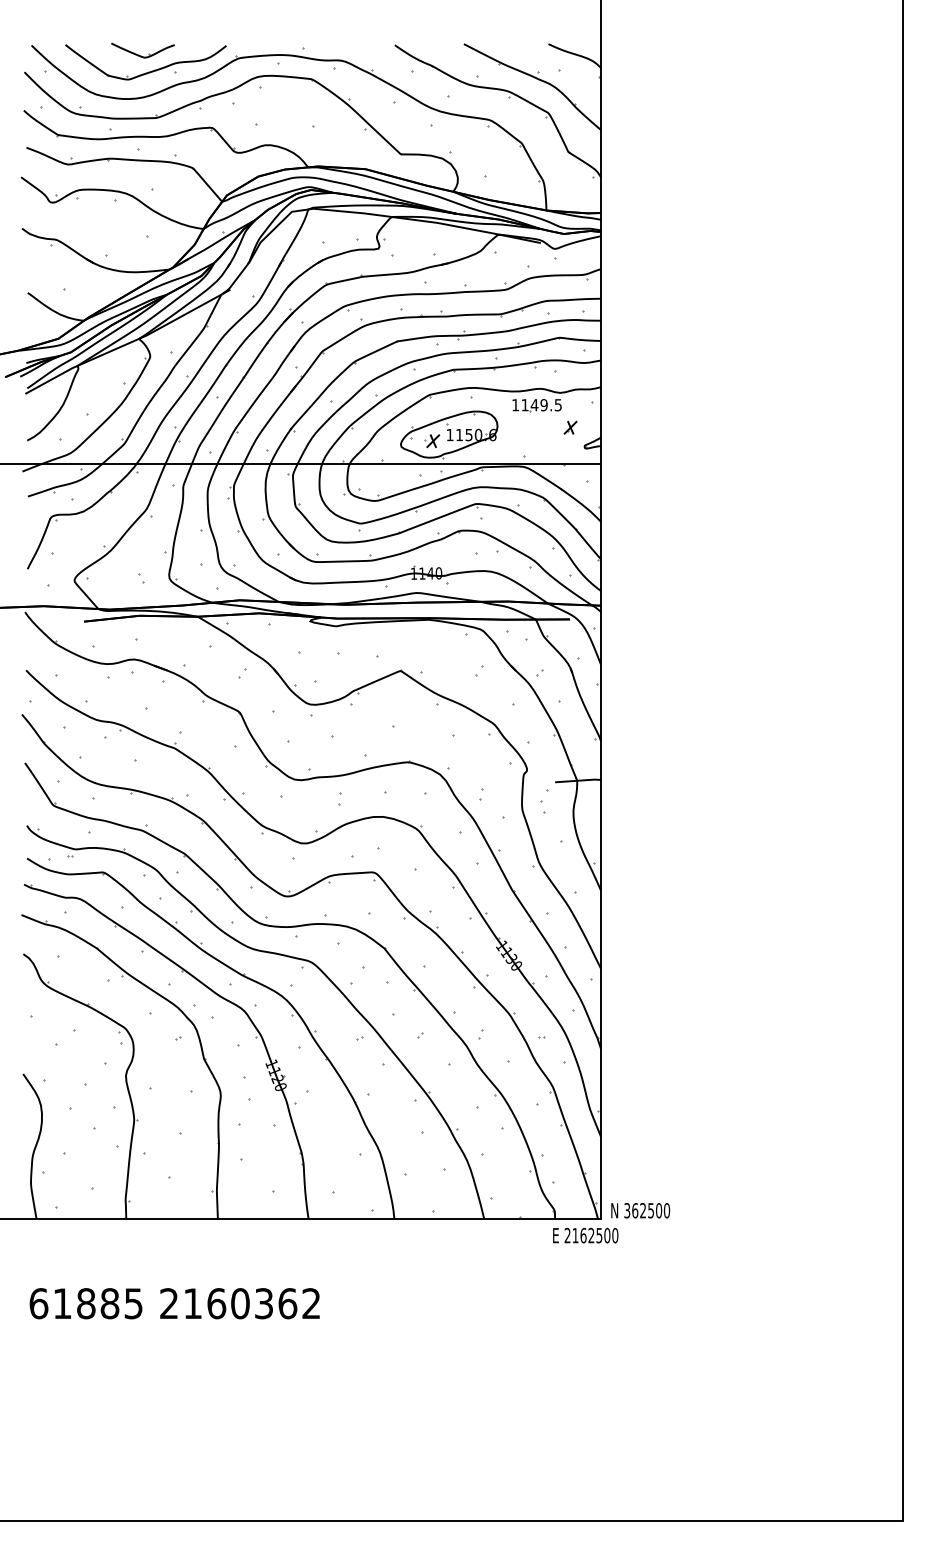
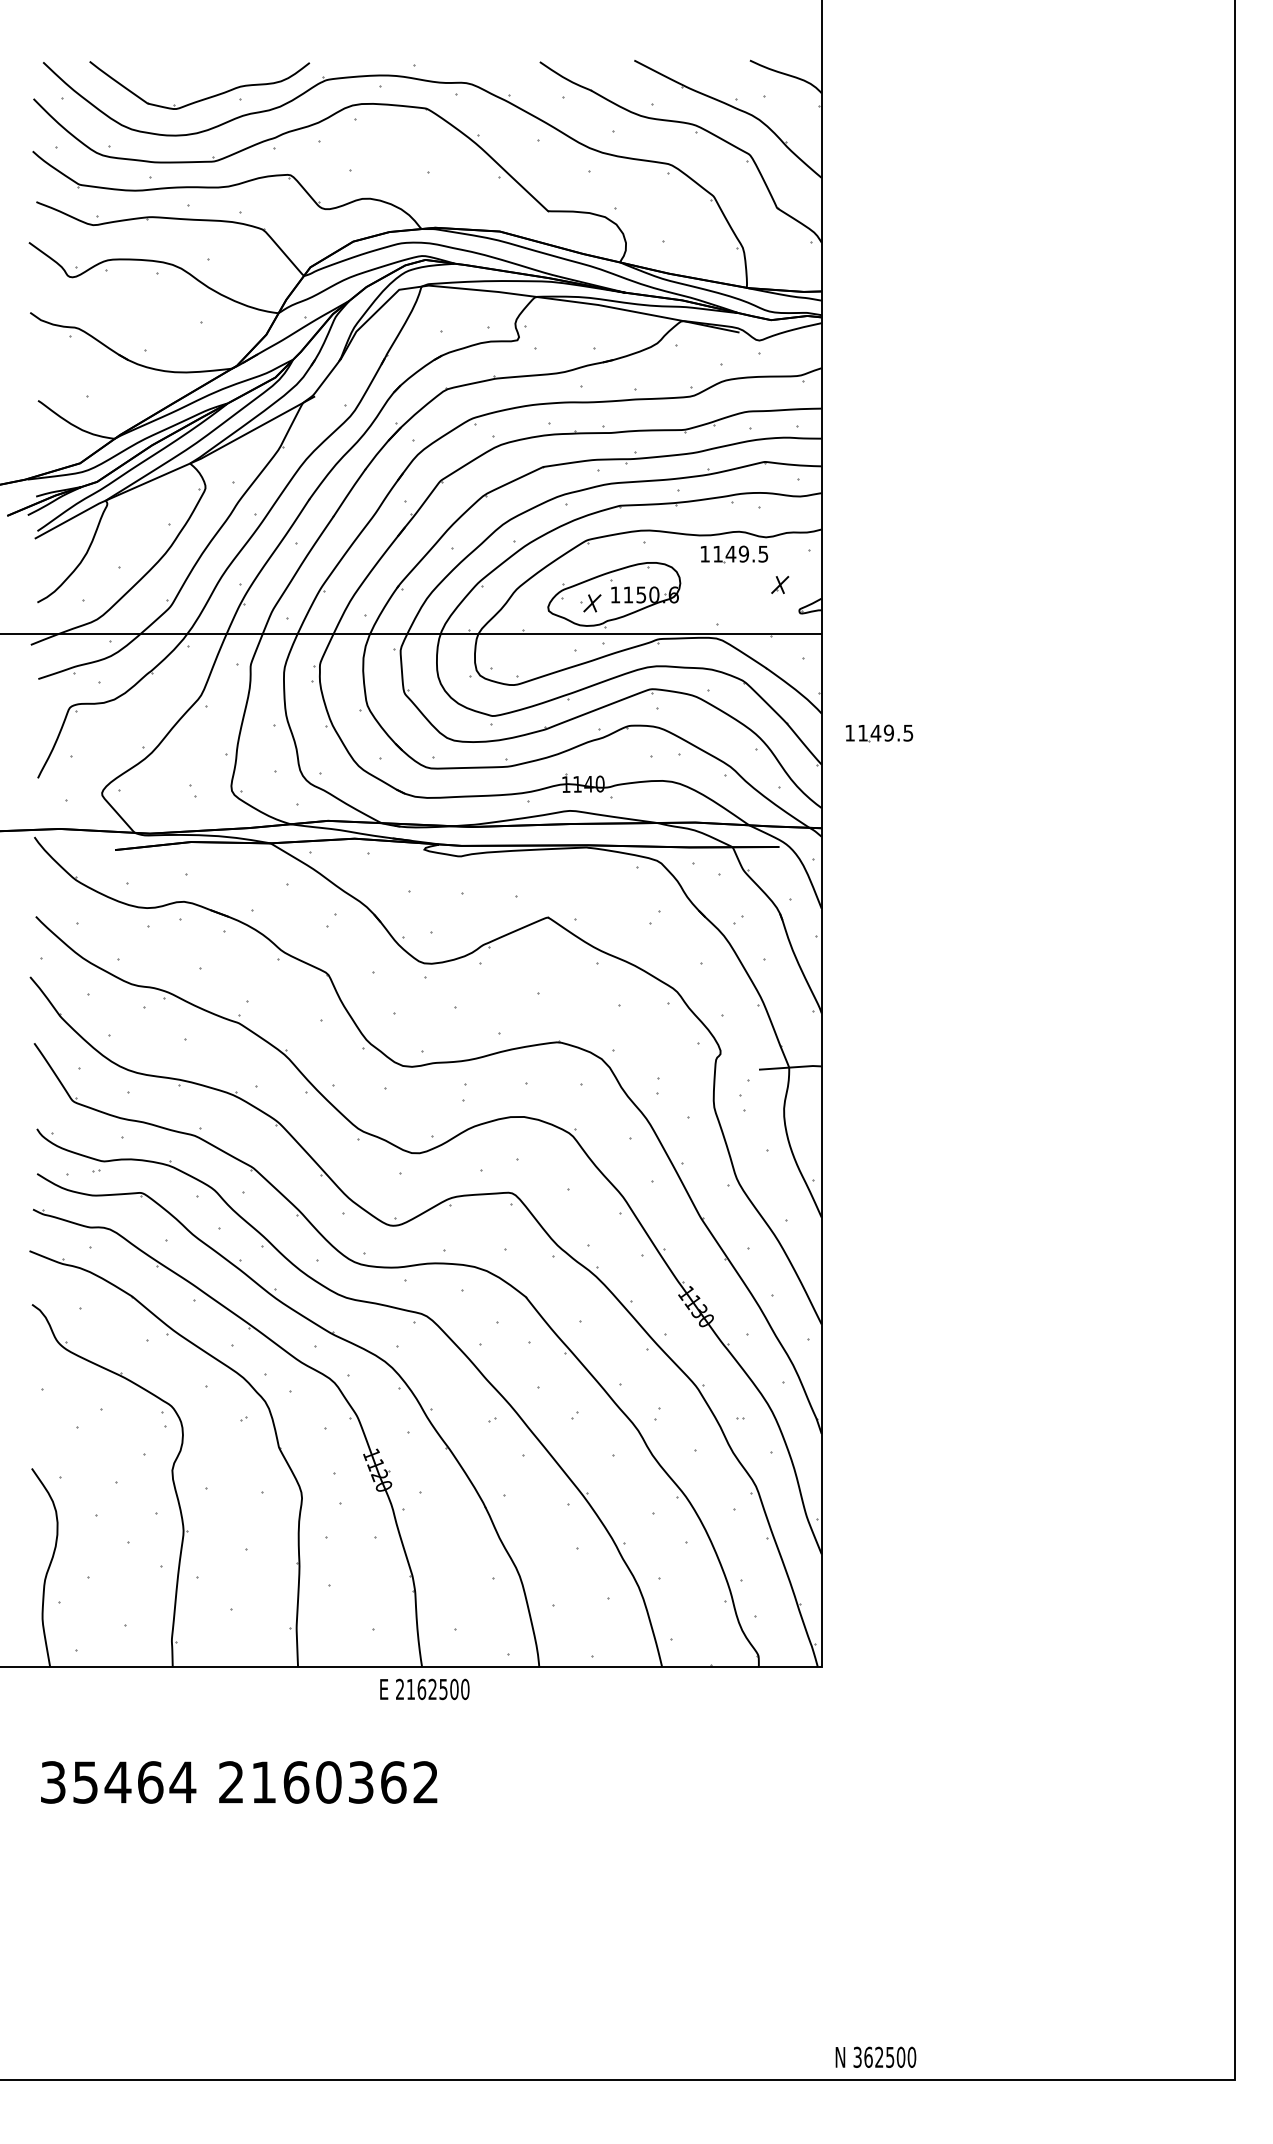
part: (141, 55) -> (193, 76), removed
part: (643, 536) -> (879, 733), added
text: (640, 1210) -> (875, 2056), moved
text: (585, 1235) -> (424, 1689), moved
text: (86, 1303) -> (118, 1782), 61885 -> 35464

